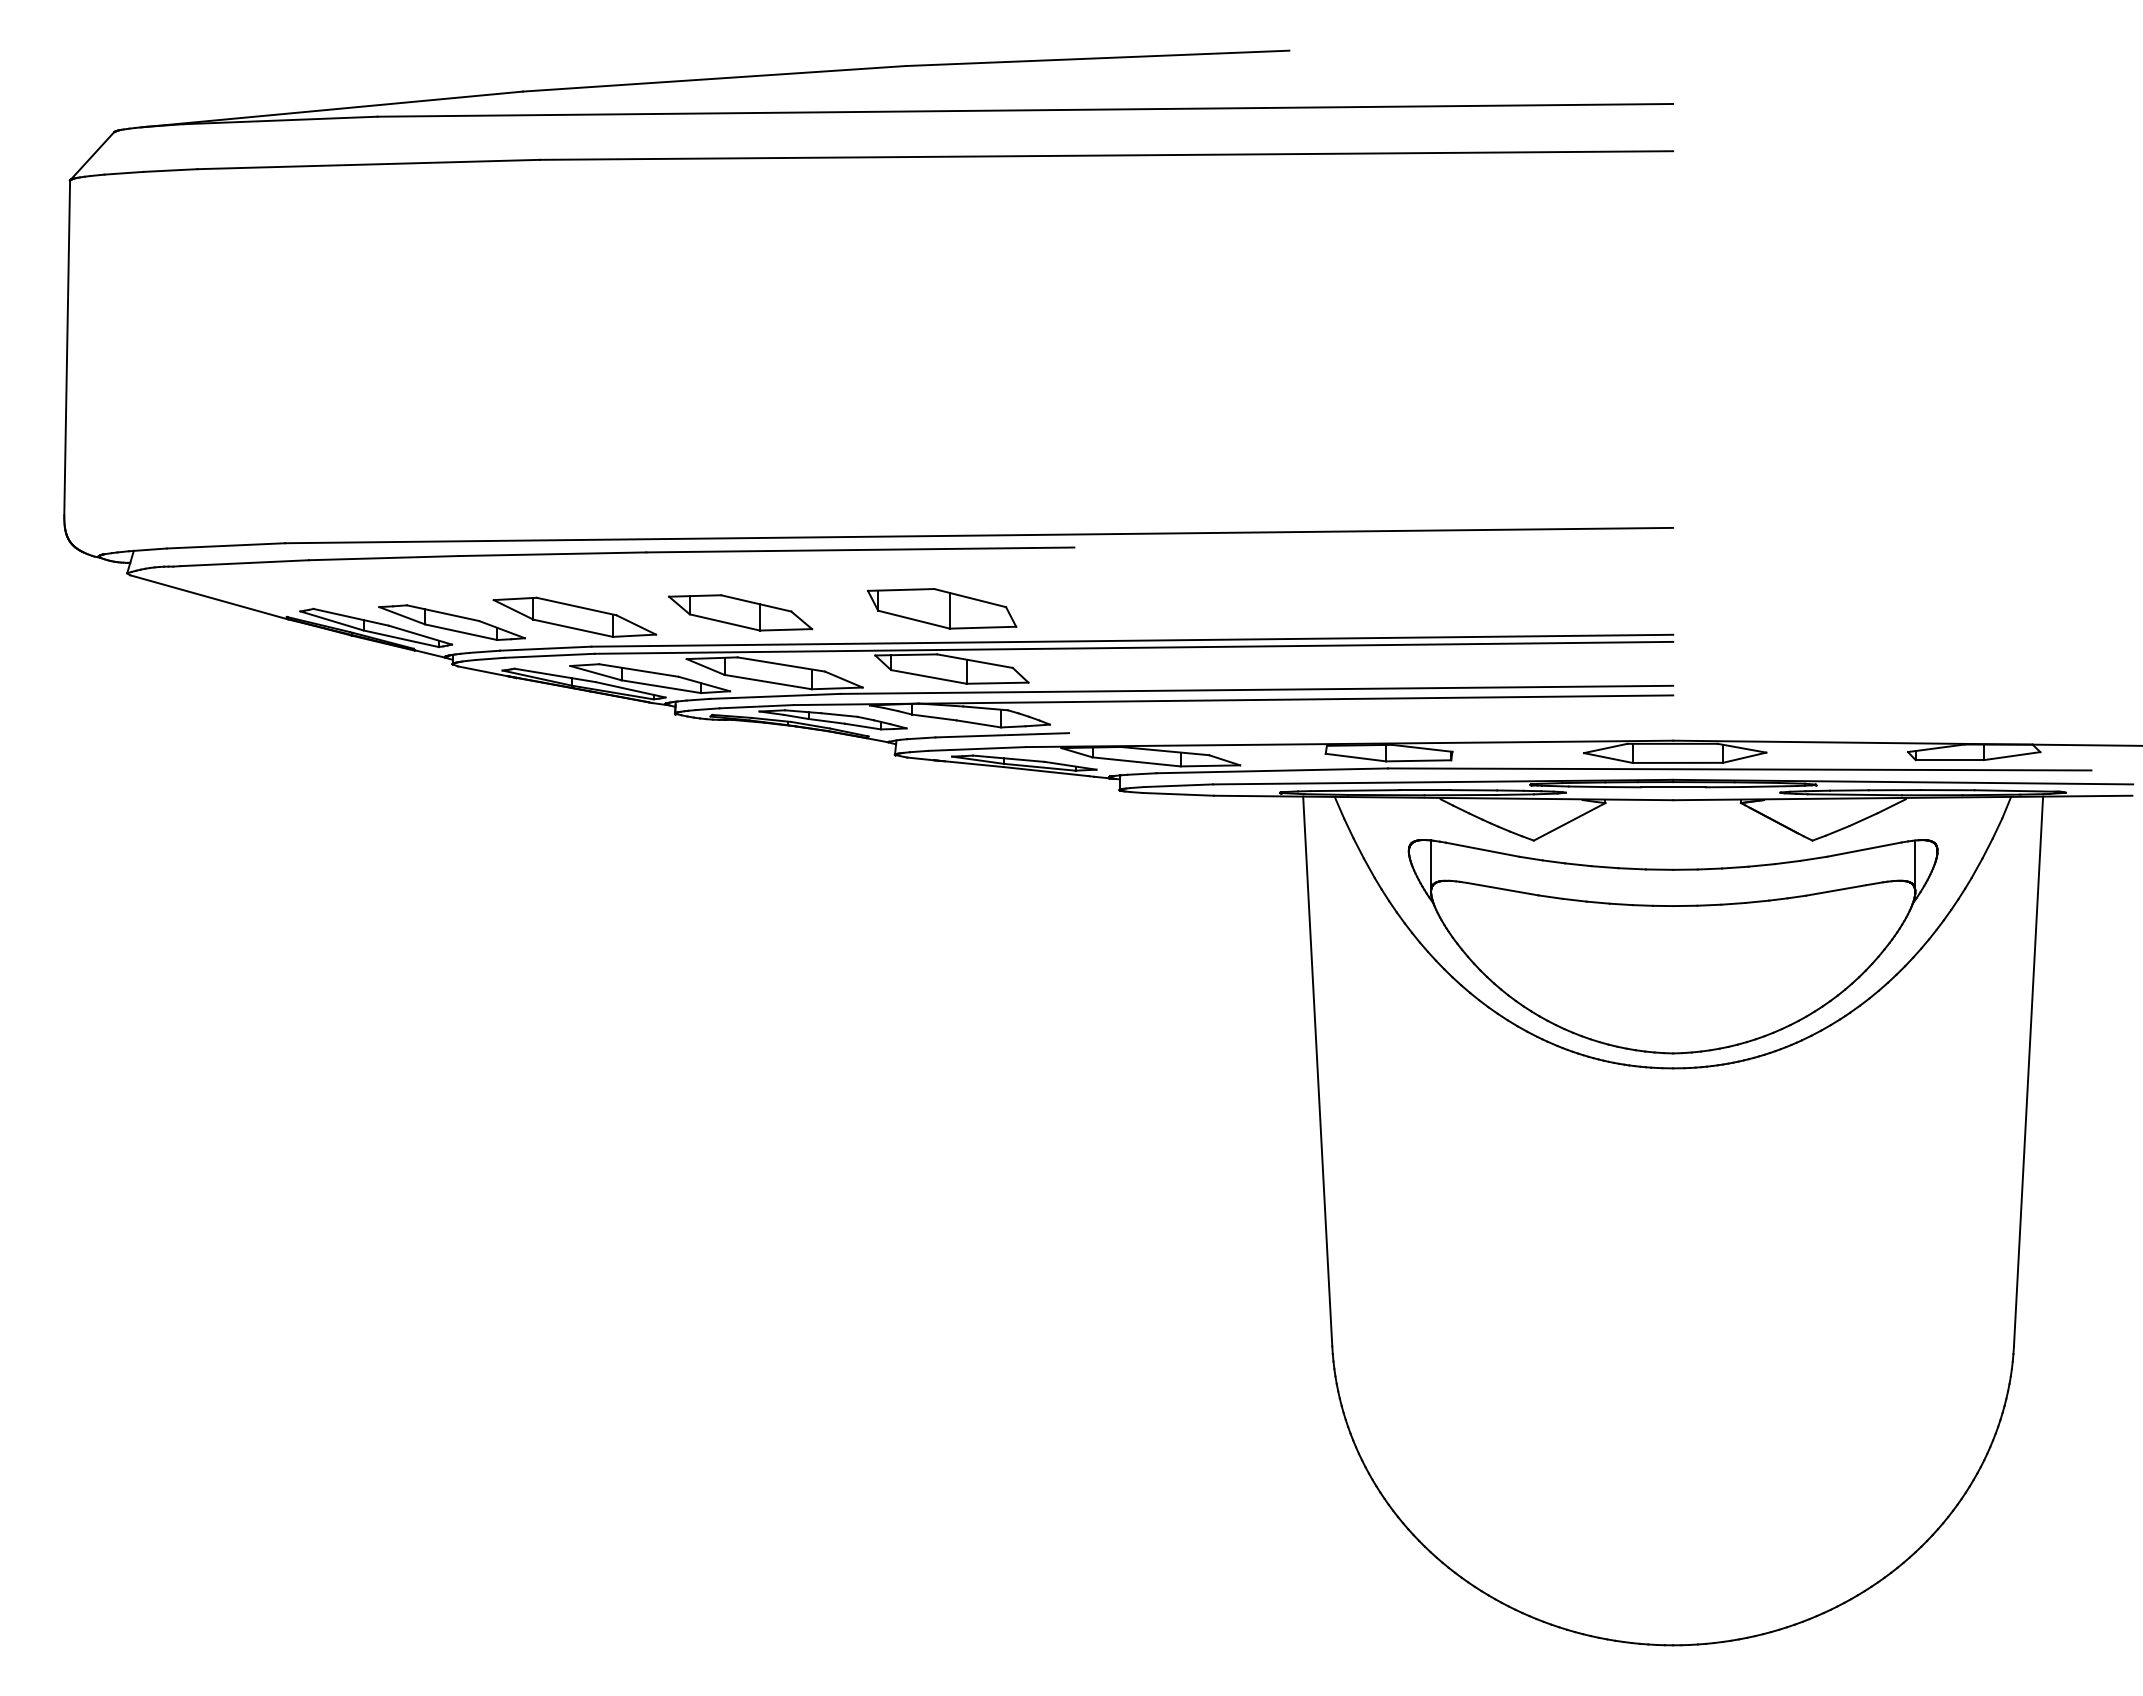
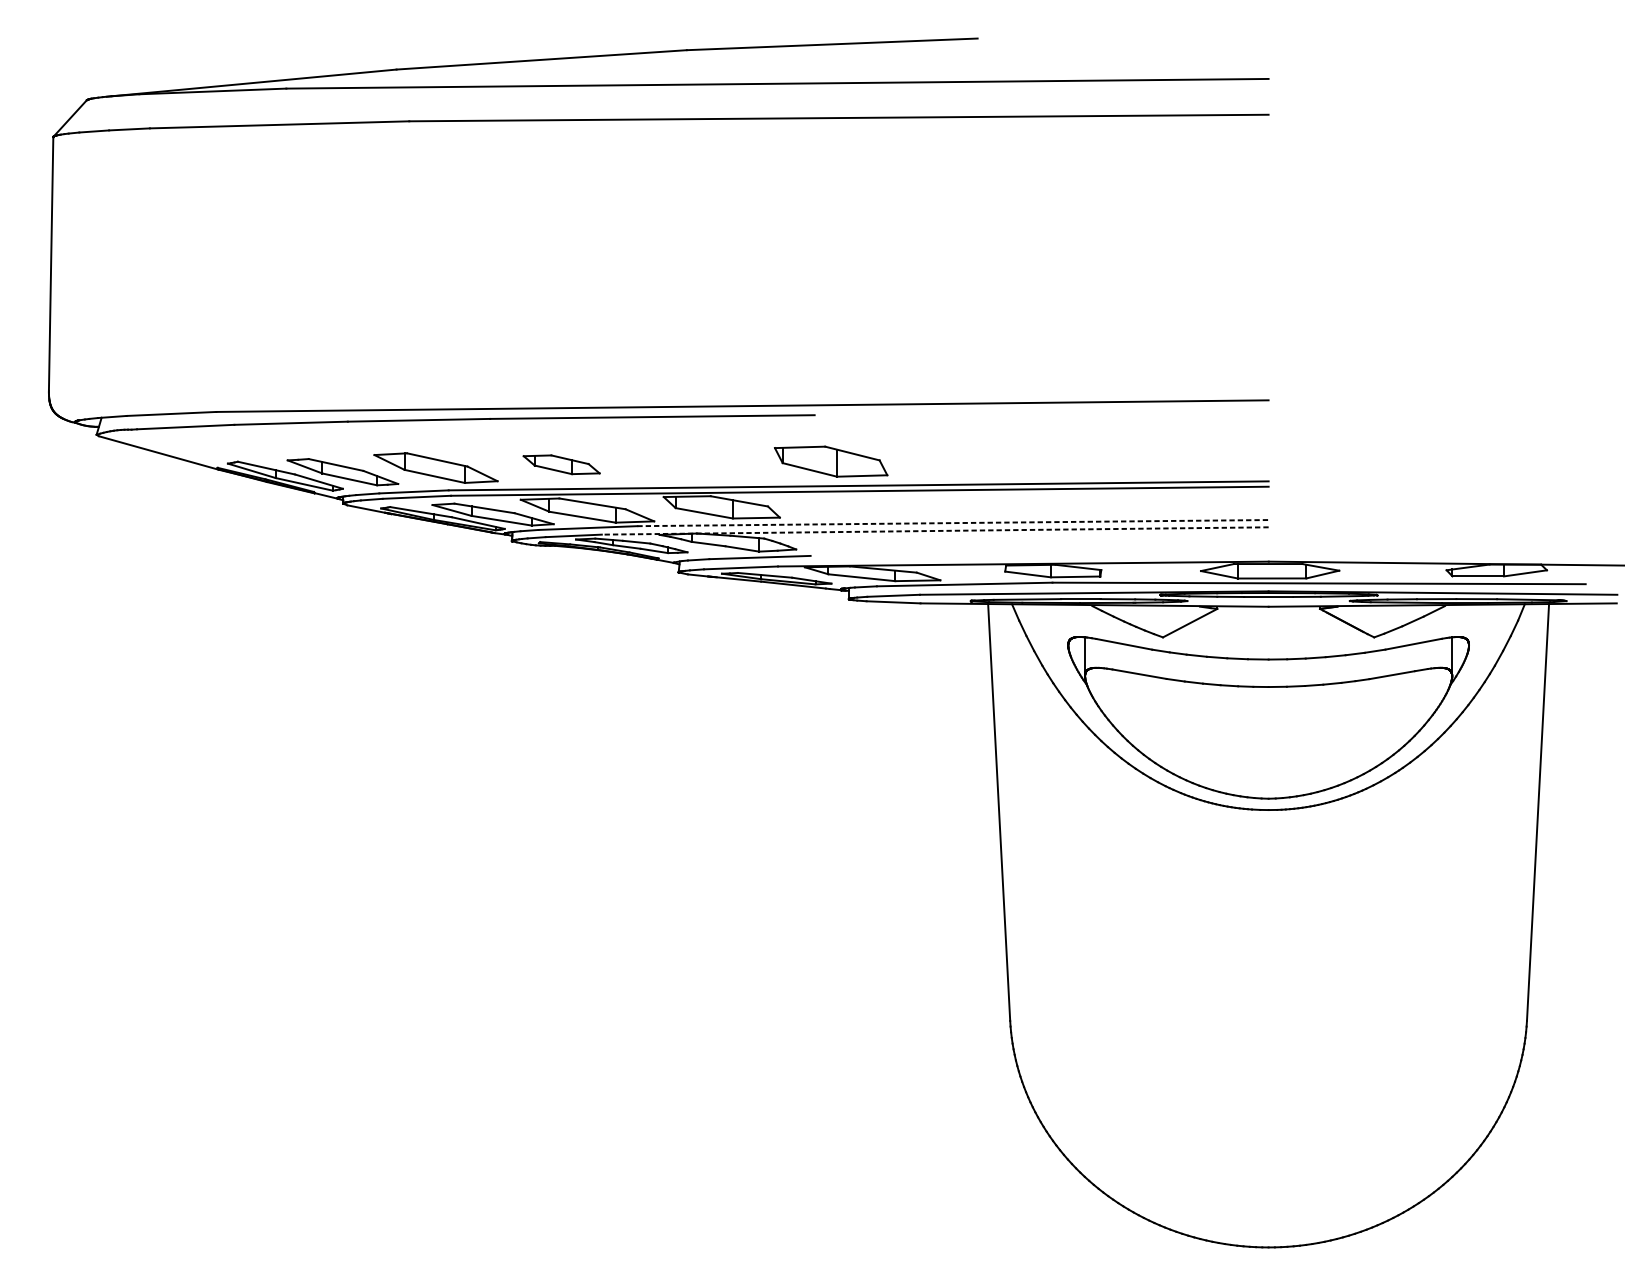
part: (942, 608) -> (831, 461), moved
part: (740, 612) -> (561, 464), size x0.7
line: (1257, 689) -> (953, 522), solid -> dashed
line: (1233, 700) -> (935, 531), solid -> dashed

